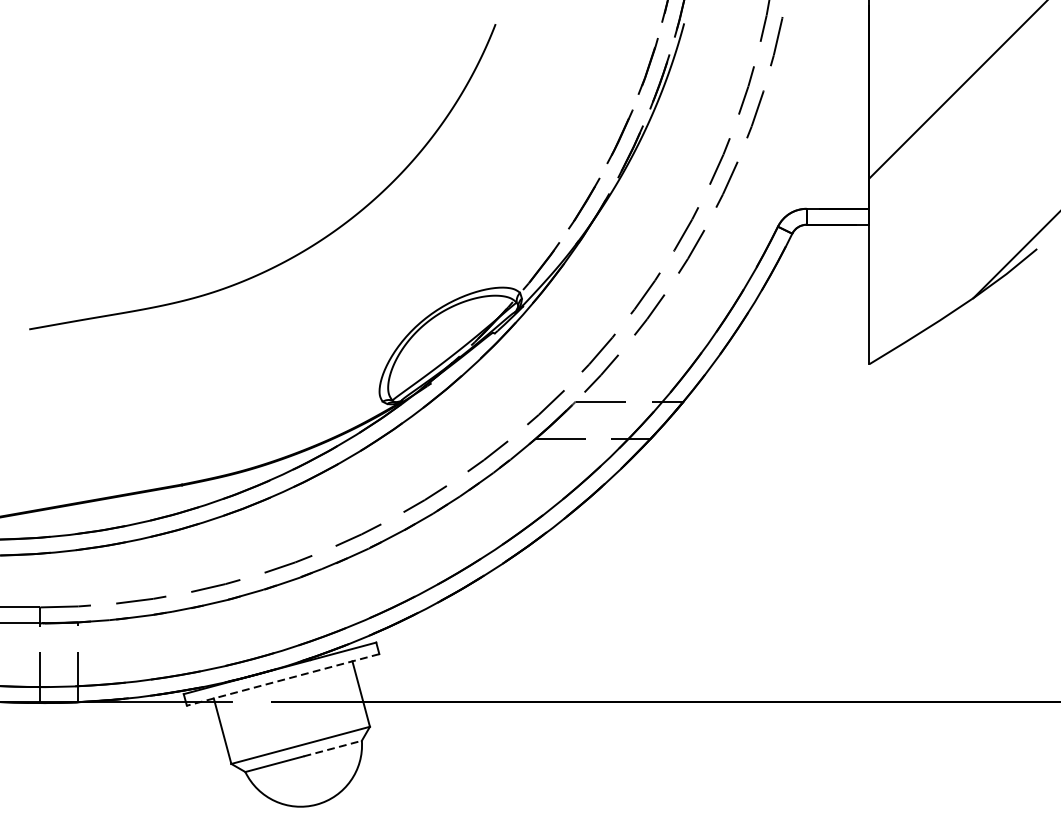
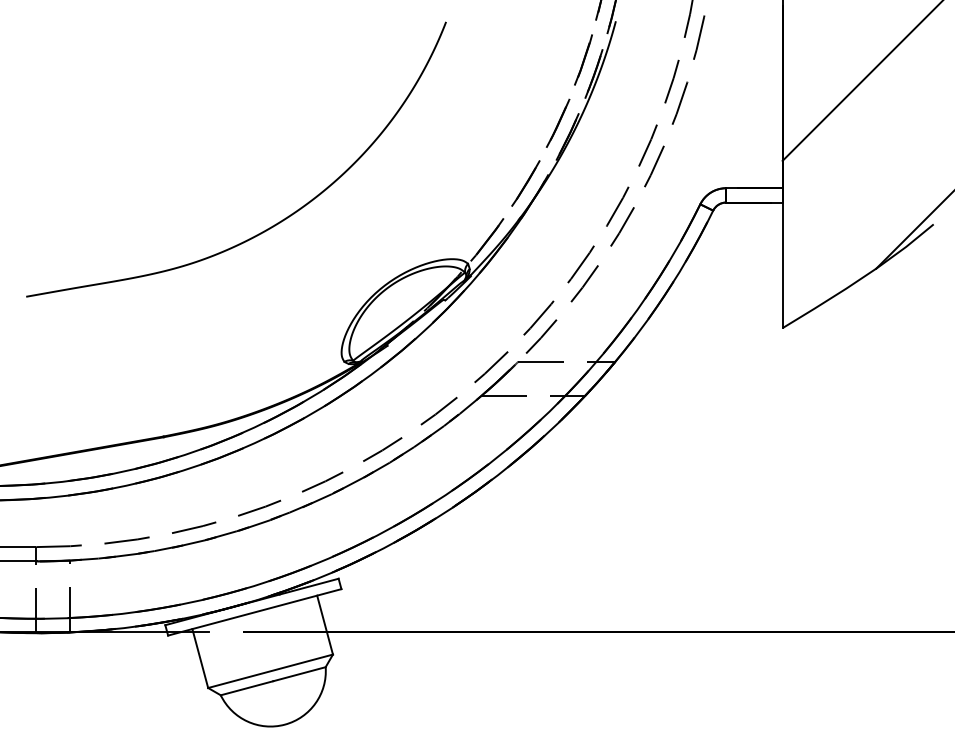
line: (282, 680) -> (254, 612), dashed -> solid
line: (332, 748) -> (299, 674), dashed -> solid

